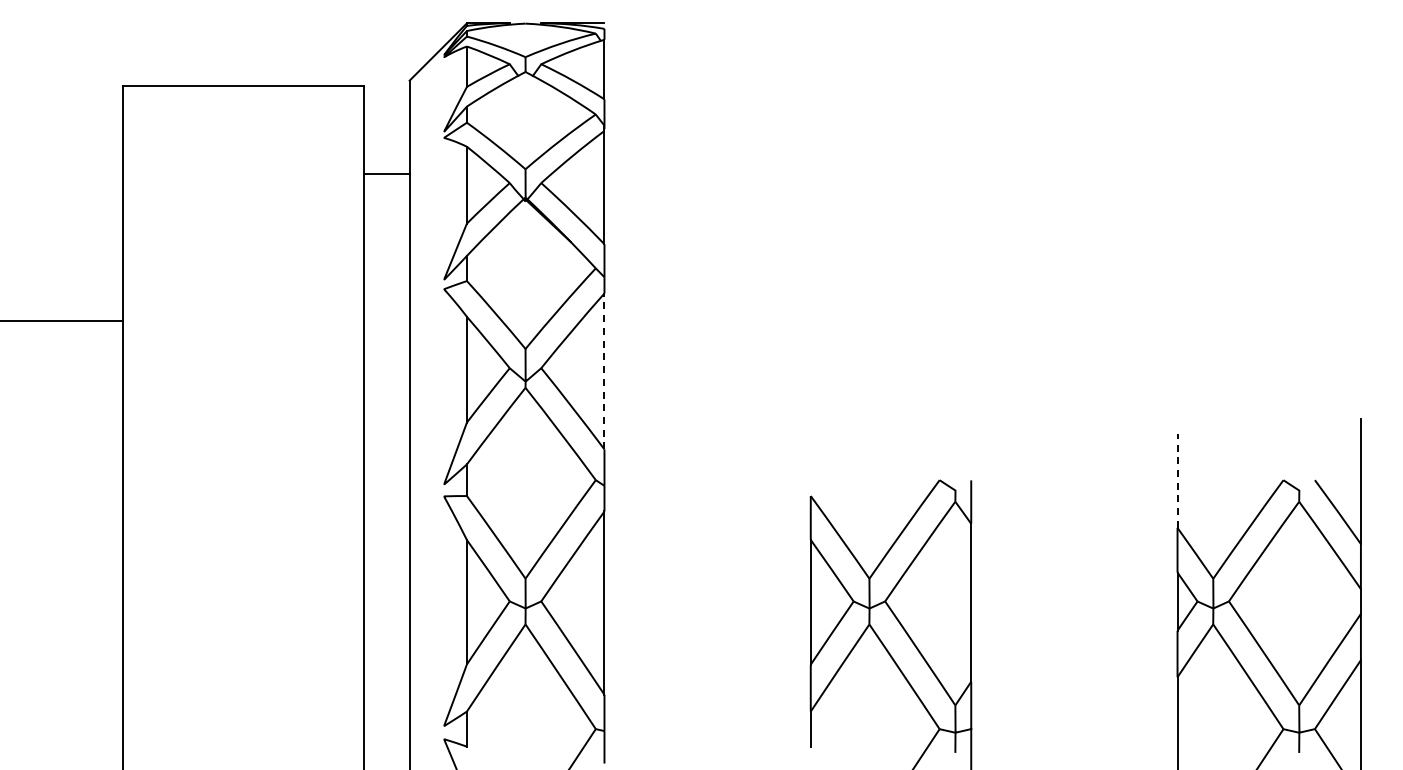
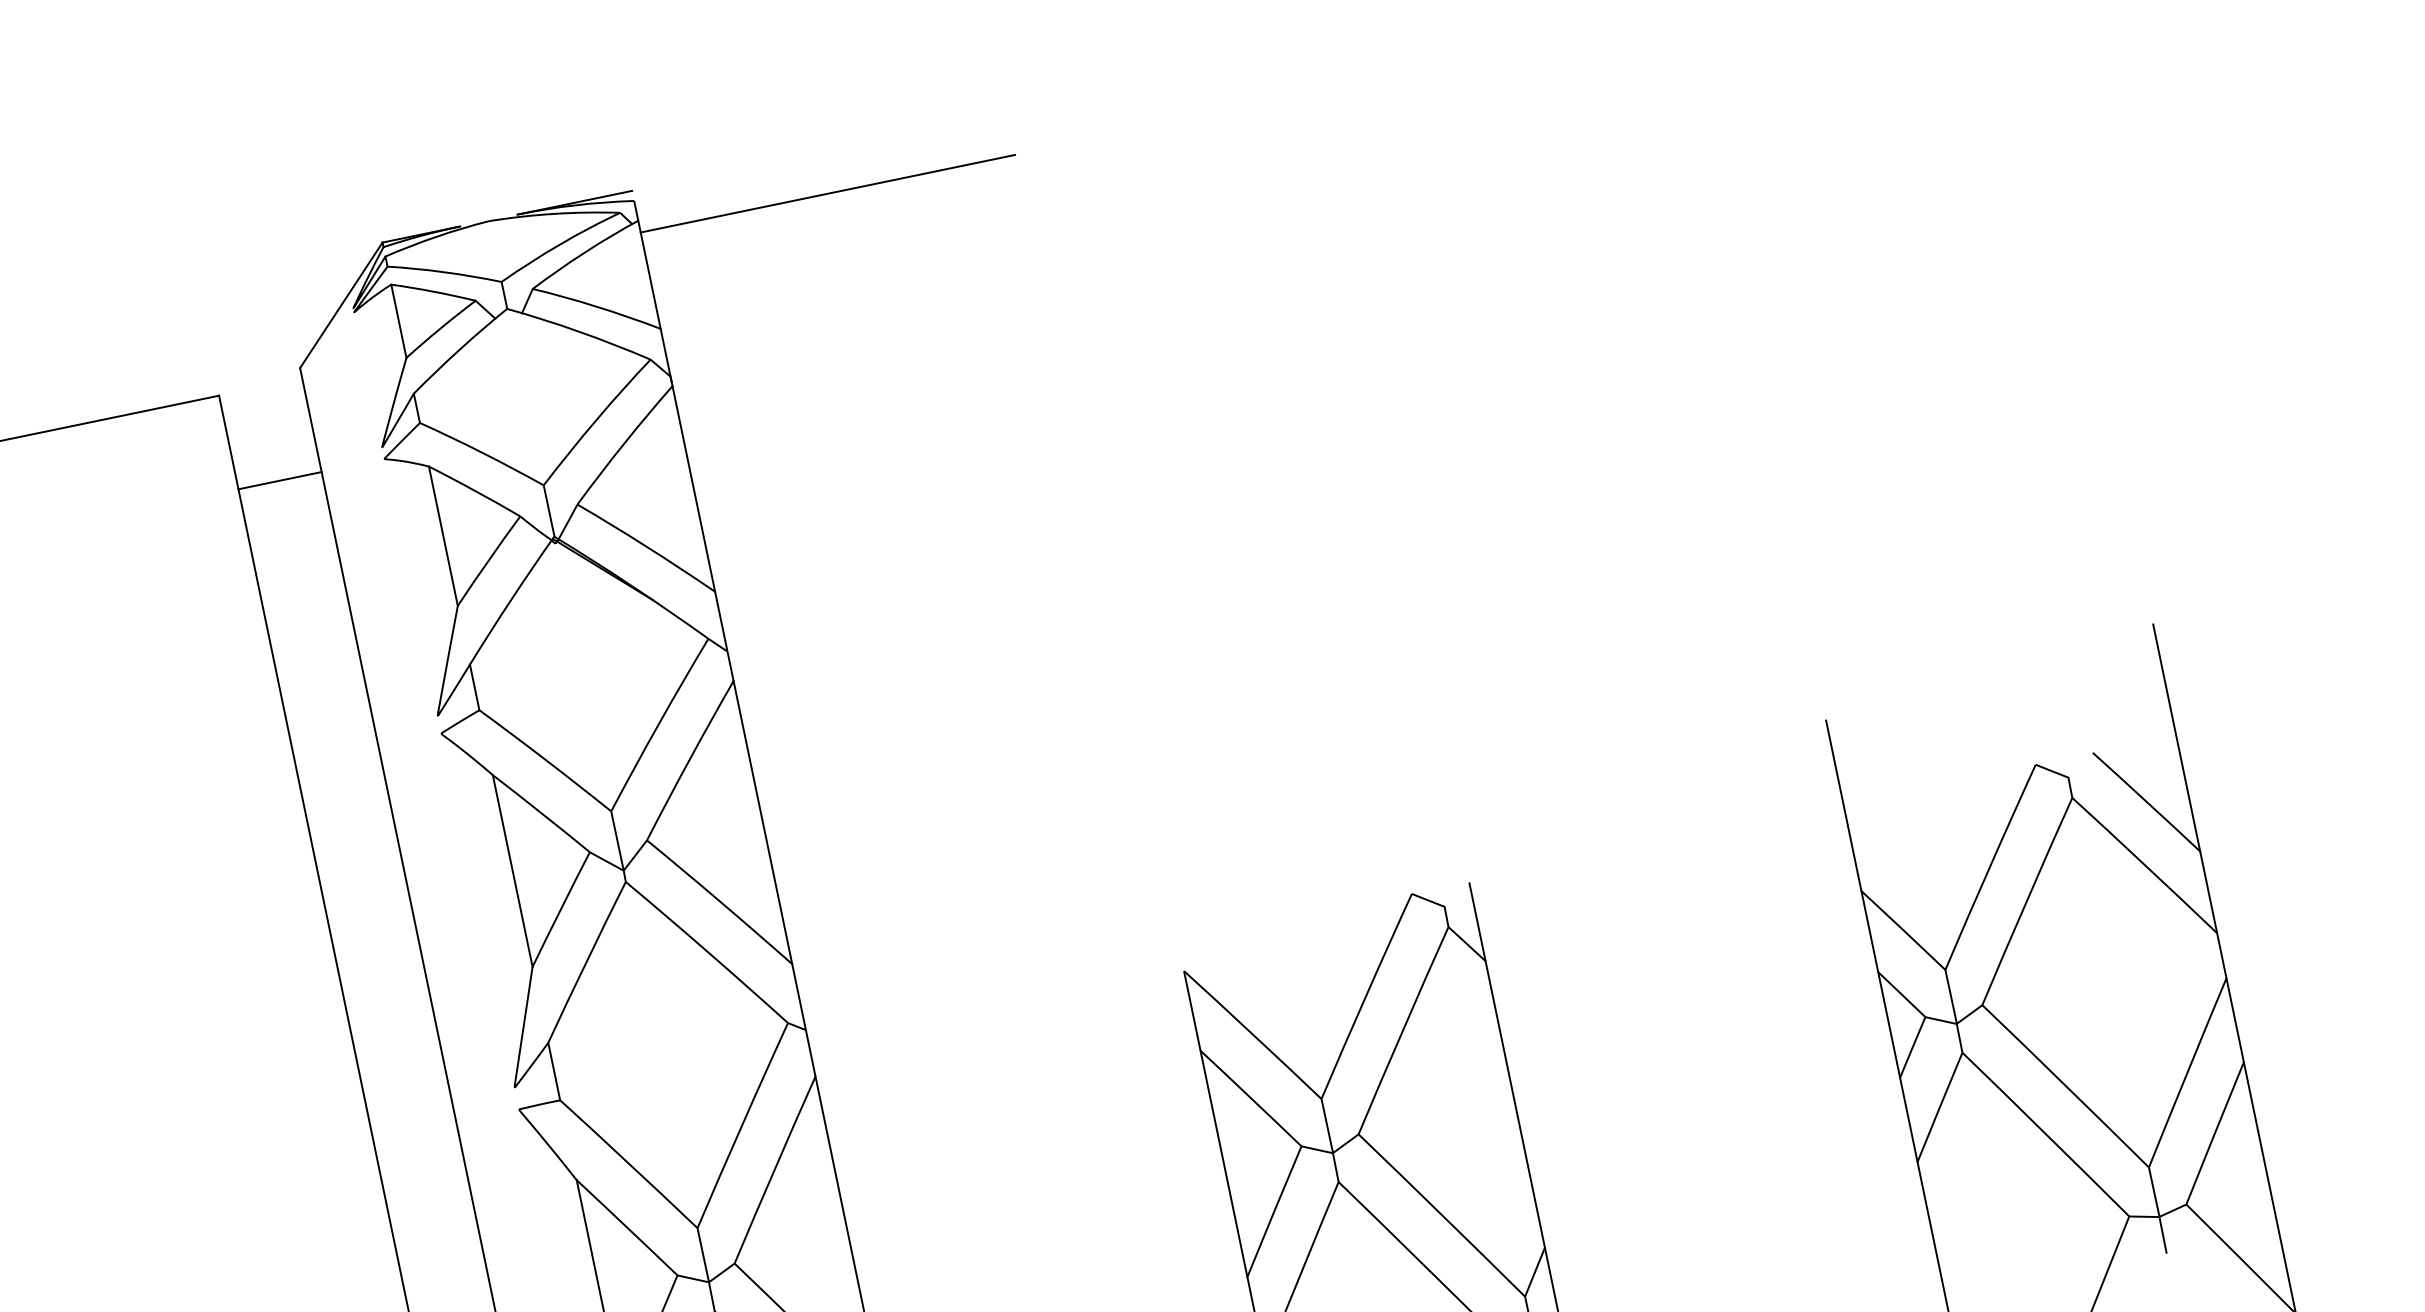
line: (707, 46) -> (827, 194), added
line: (386, 173) -> (279, 479), moved
line: (604, 371) -> (762, 822), dashed -> solid
line: (1177, 480) -> (1843, 805), dashed -> solid

